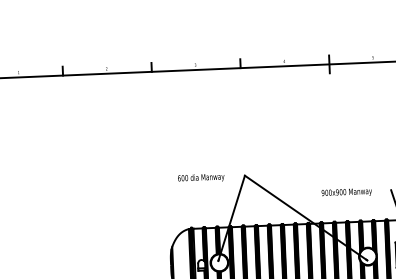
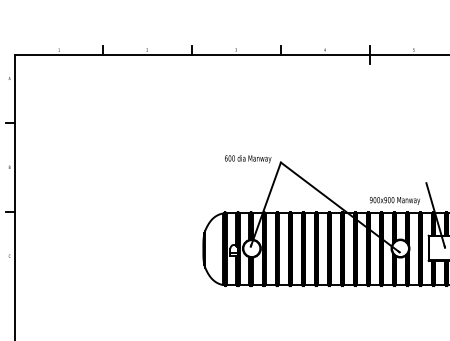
text: (201, 178) -> (248, 159), moved
text: (346, 192) -> (394, 200), moved

